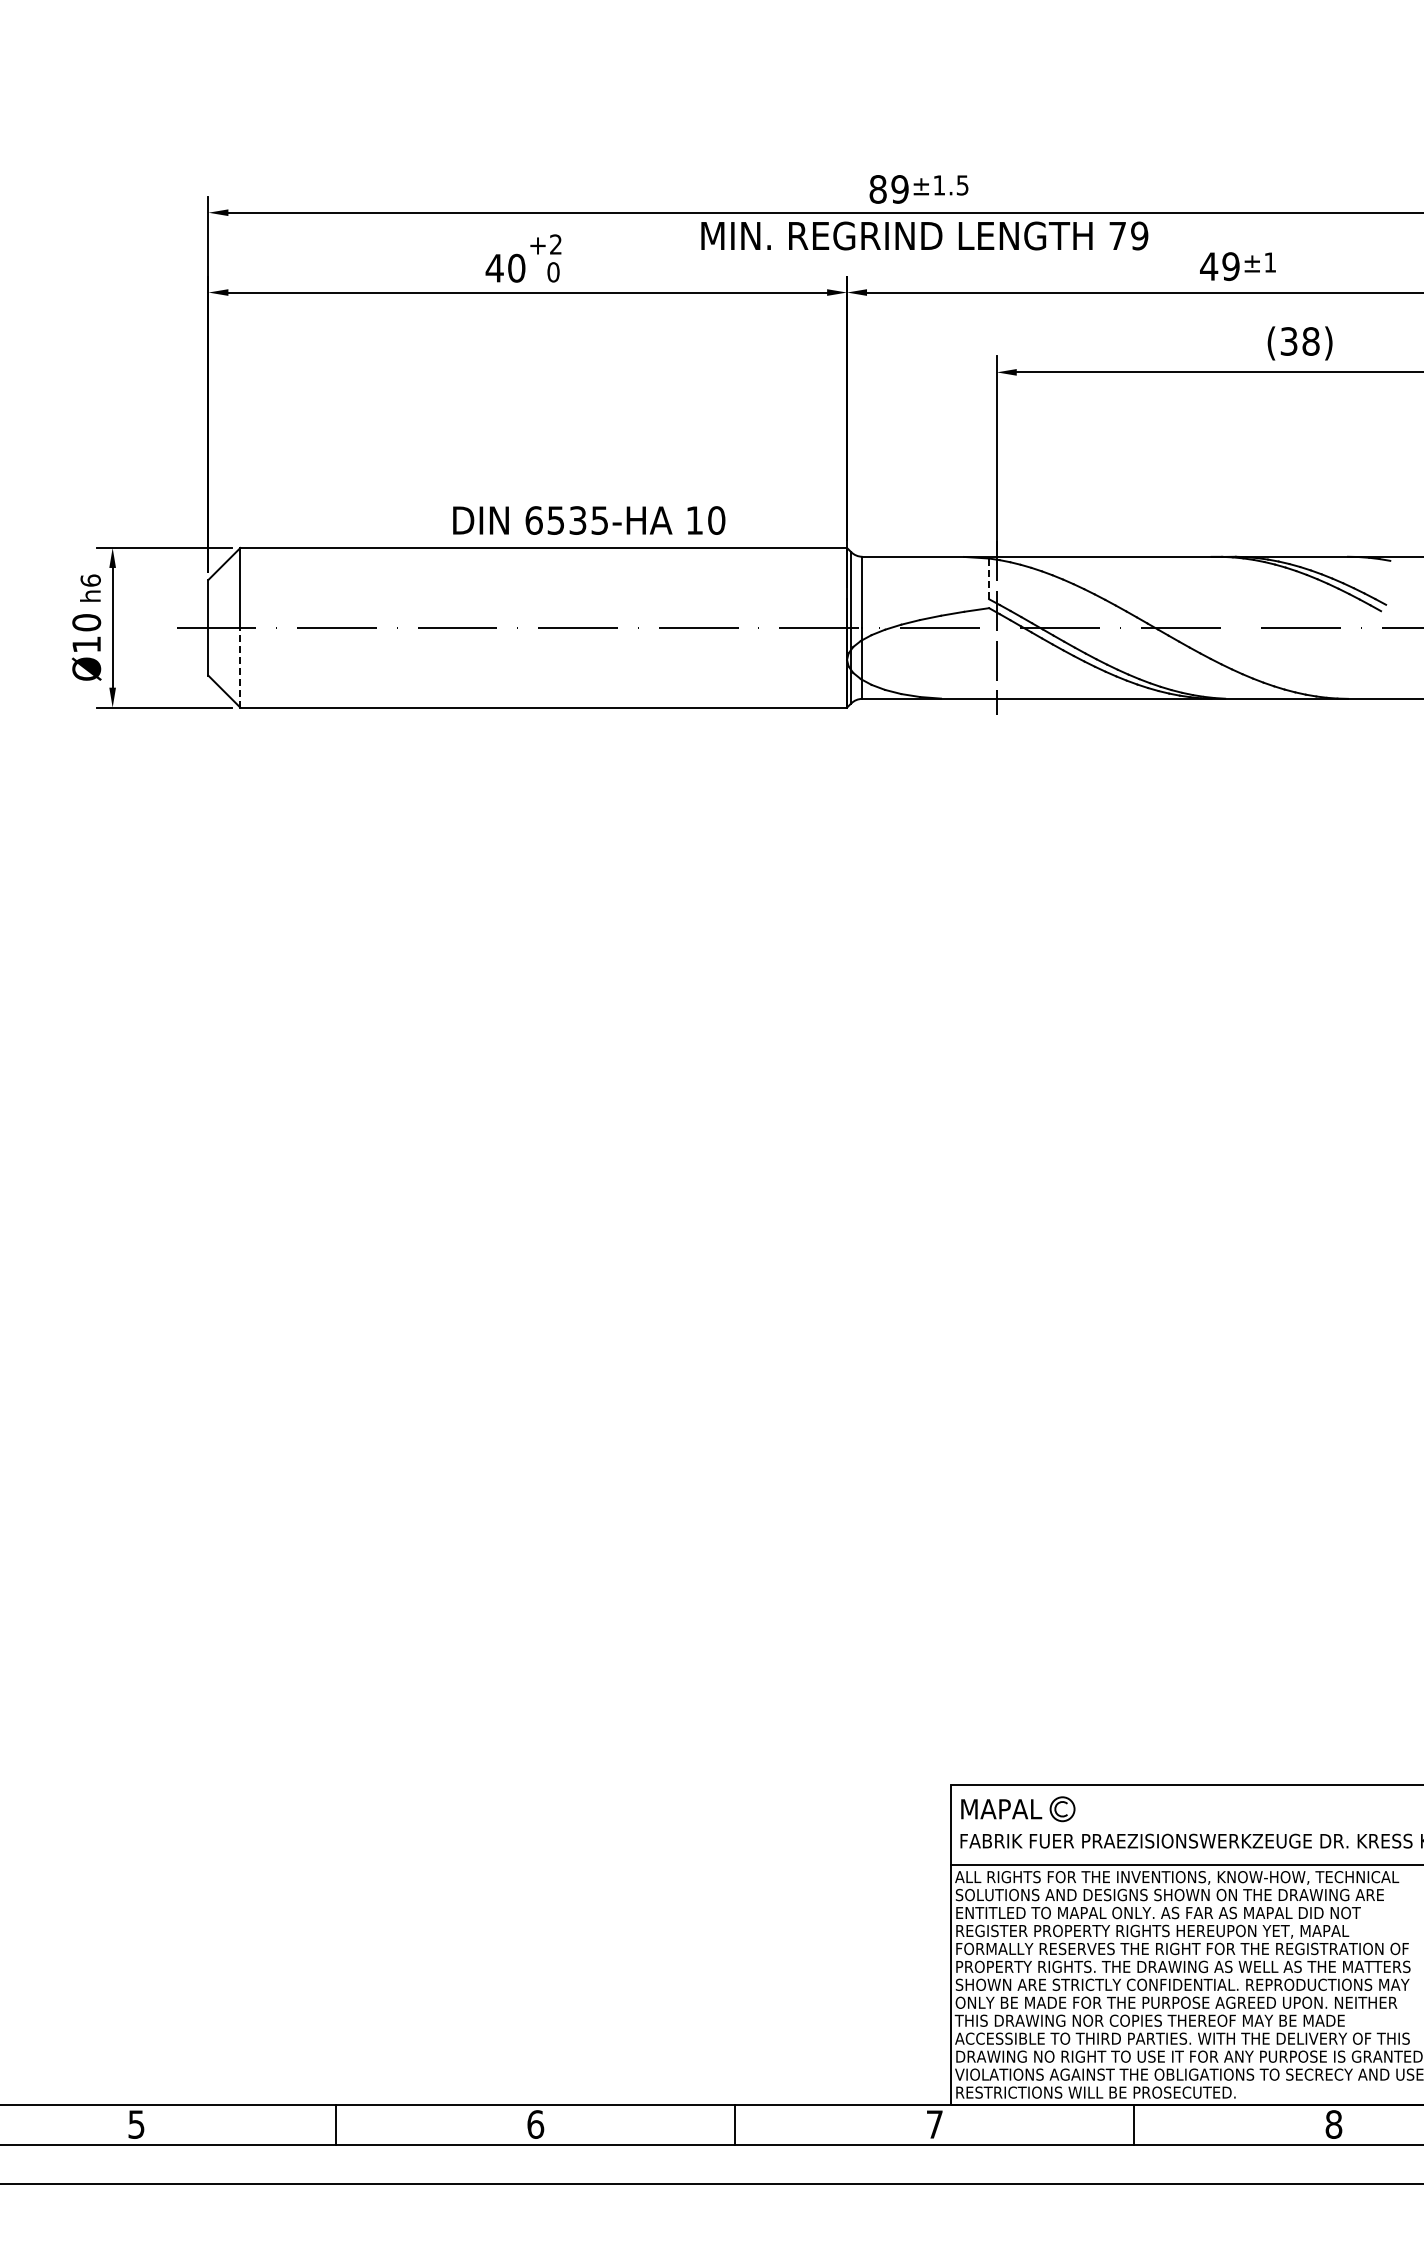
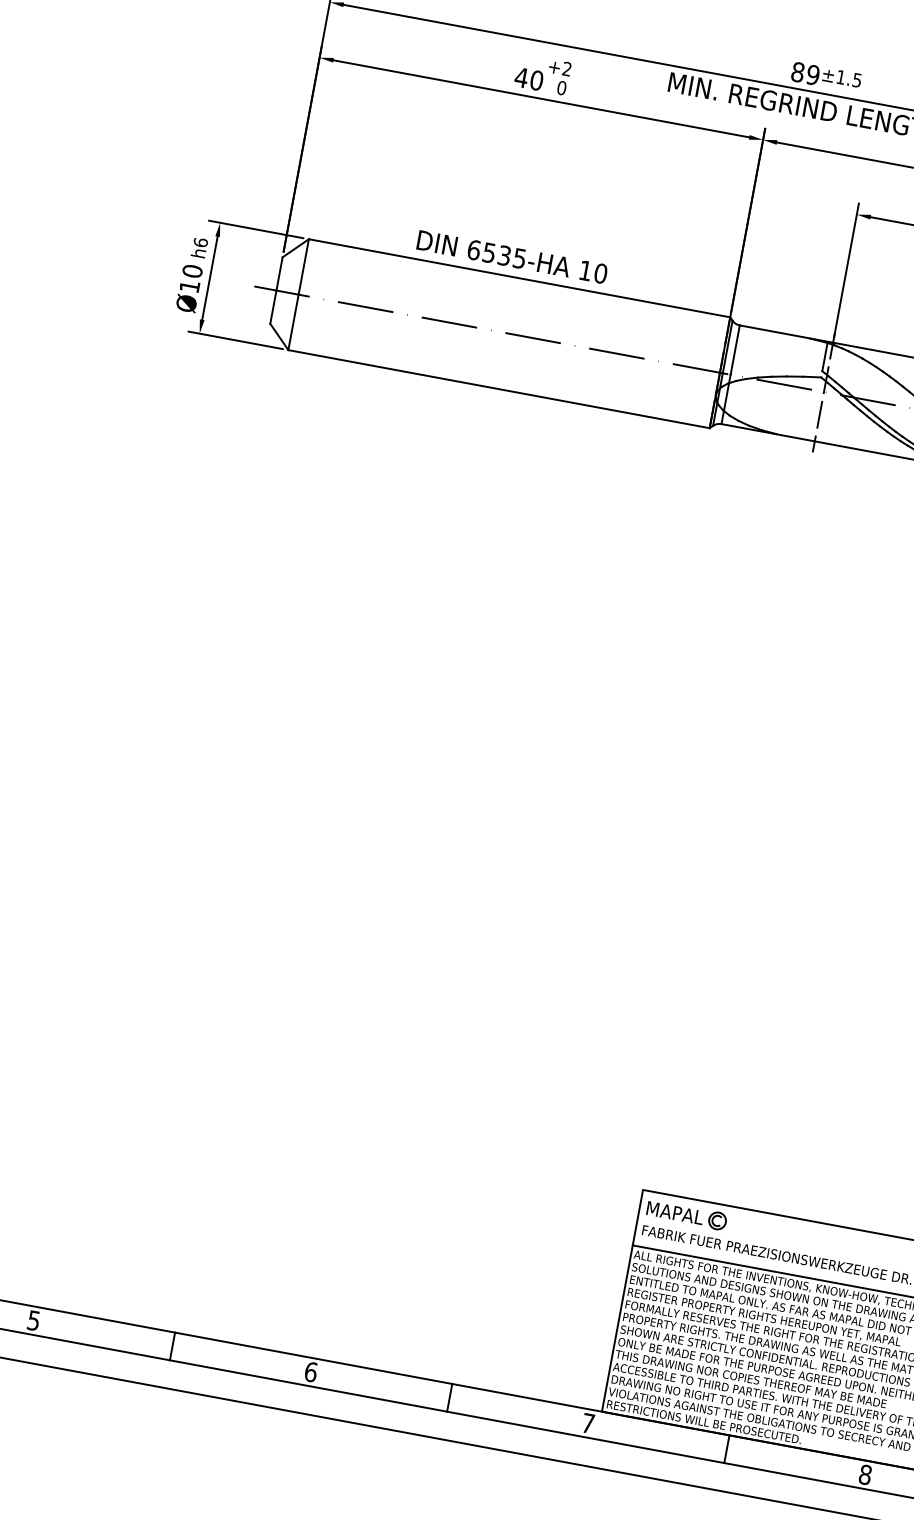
text: (589, 520) -> (512, 257), moved
line: (989, 578) -> (825, 356), dashed -> solid
line: (240, 667) -> (293, 322), dashed -> solid

